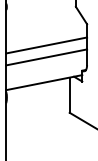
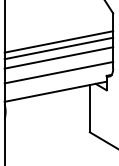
line: (46, 50) -> (58, 48), added
line: (46, 68) -> (58, 72), added

